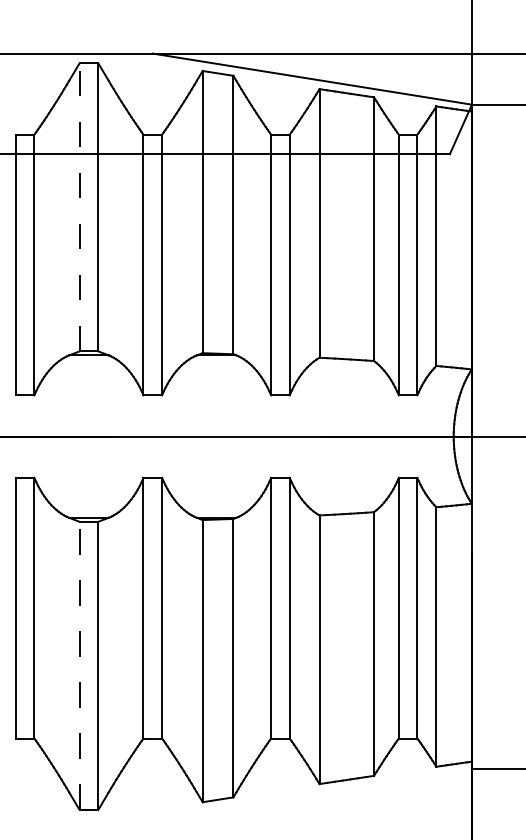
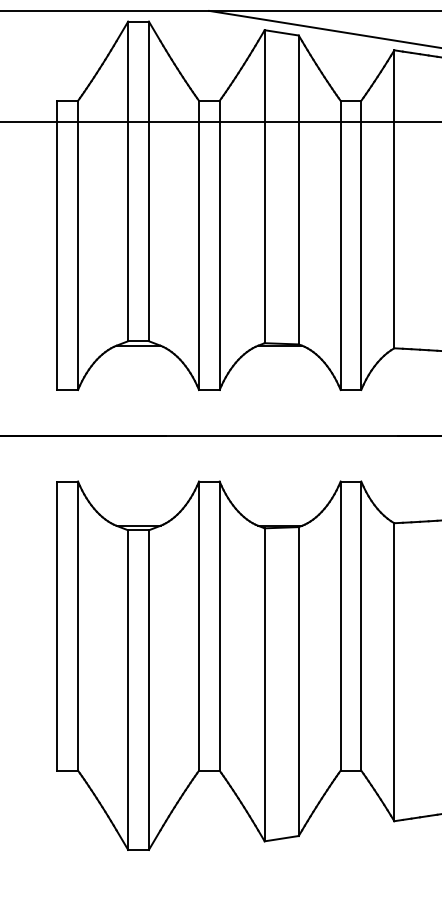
line: (79, 206) -> (128, 180), dashed -> solid
line: (79, 665) -> (128, 689), dashed -> solid

